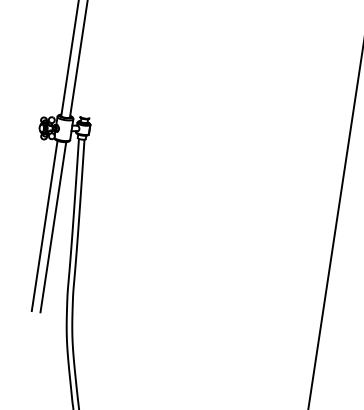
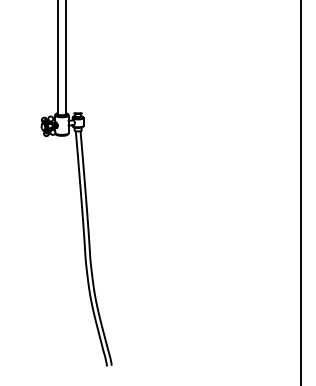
line: (45, 225) -> (58, 207), removed
line: (53, 226) -> (65, 207), removed

